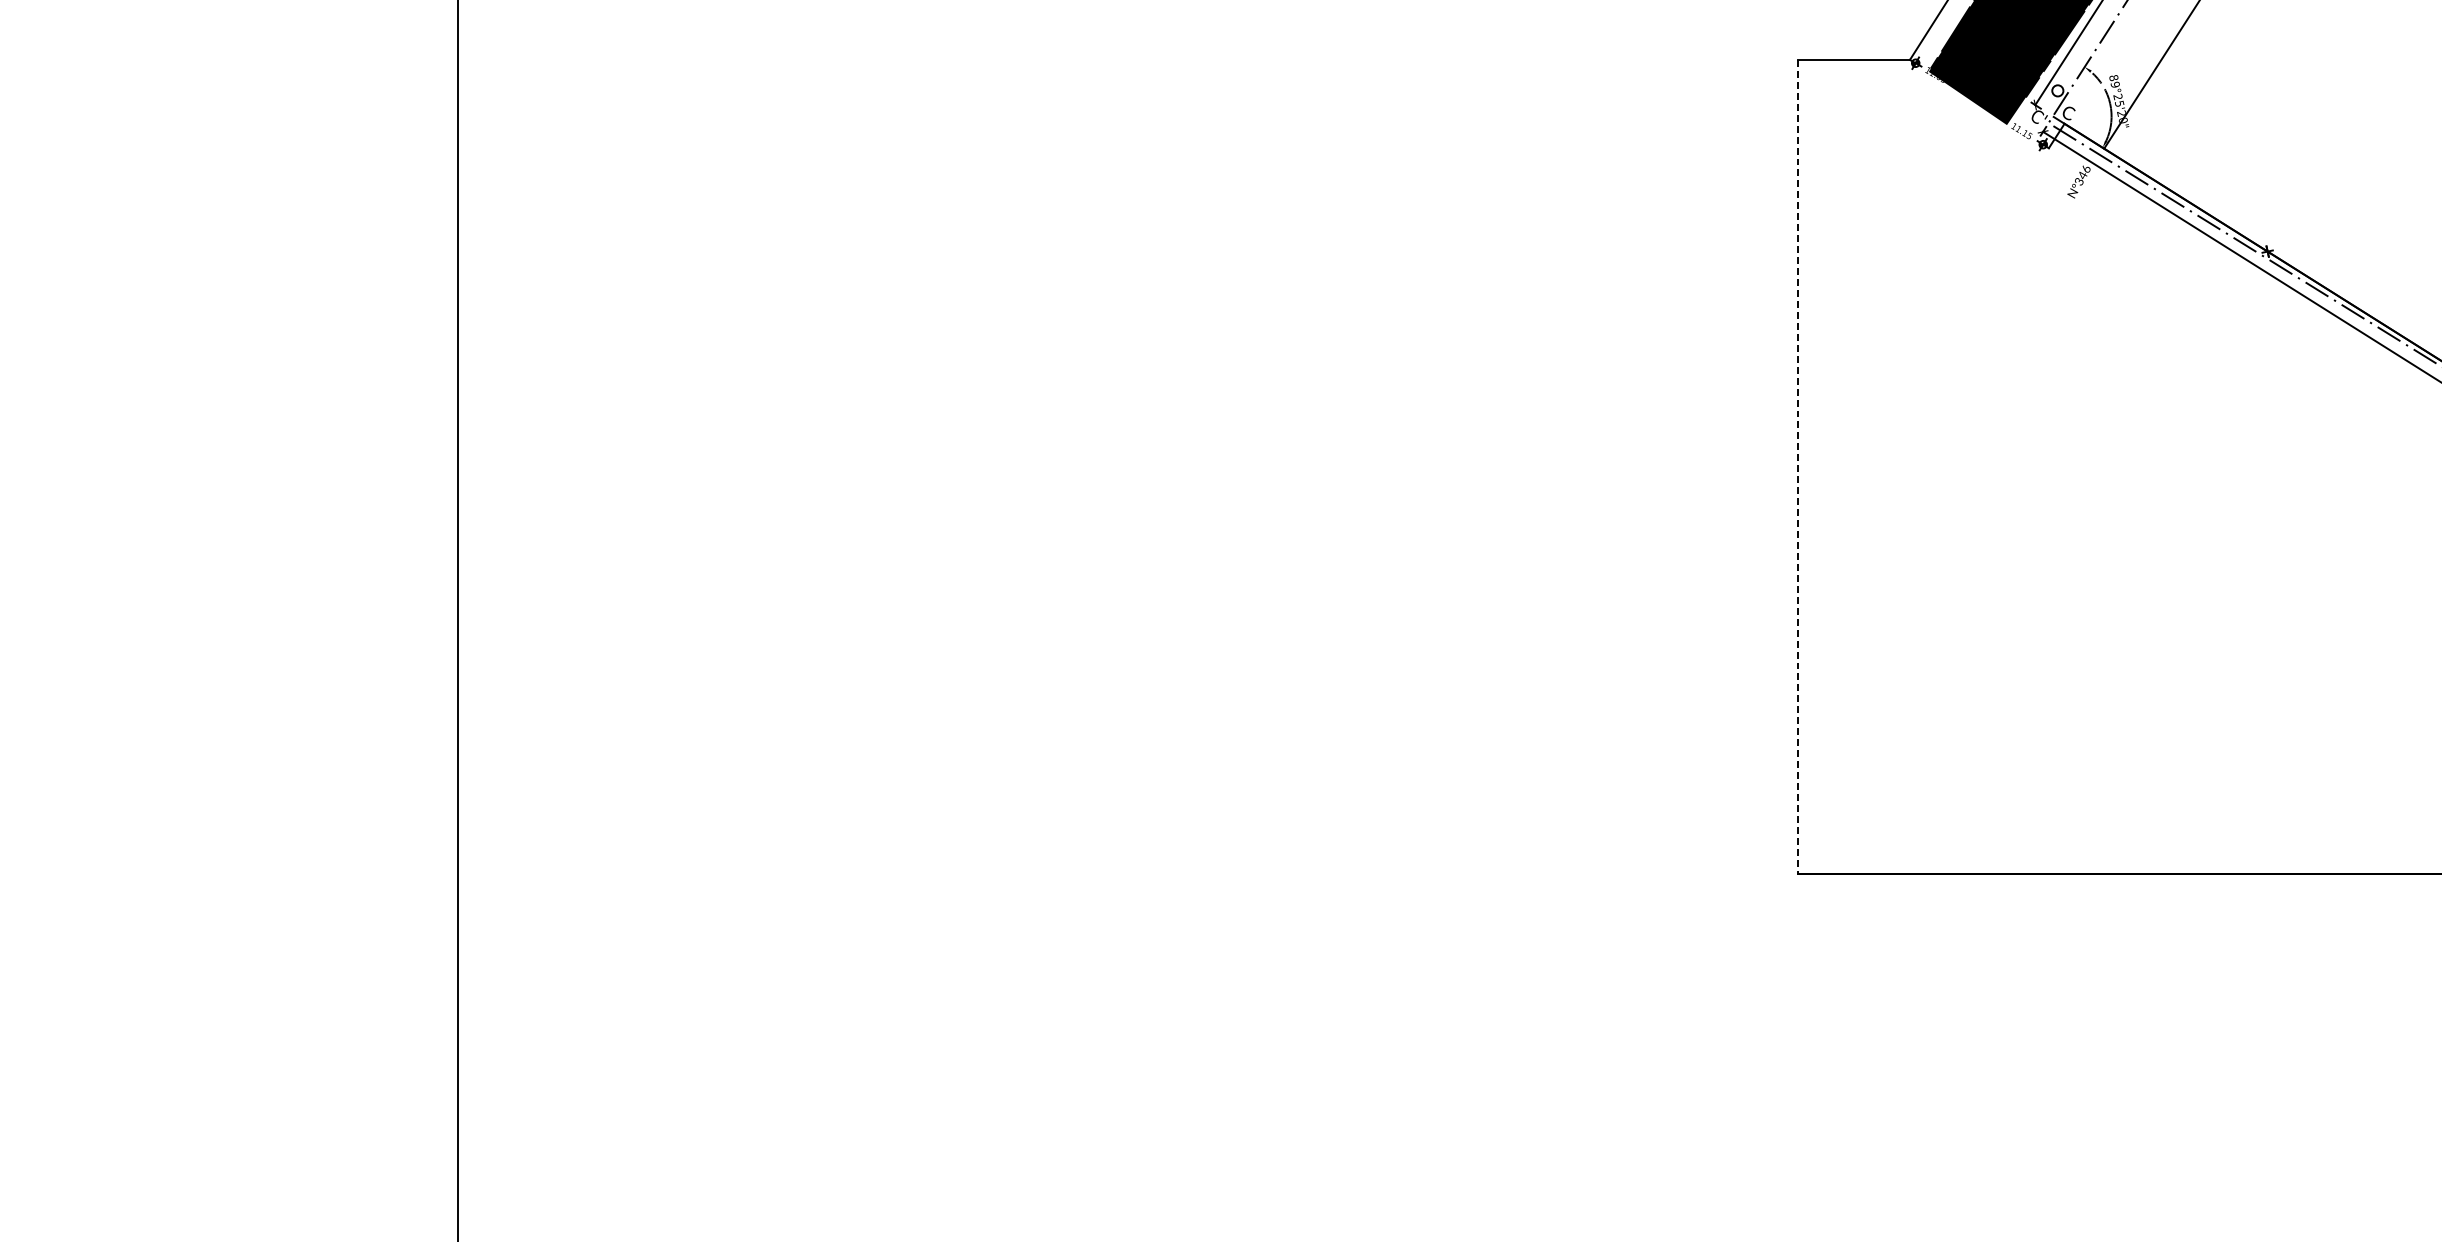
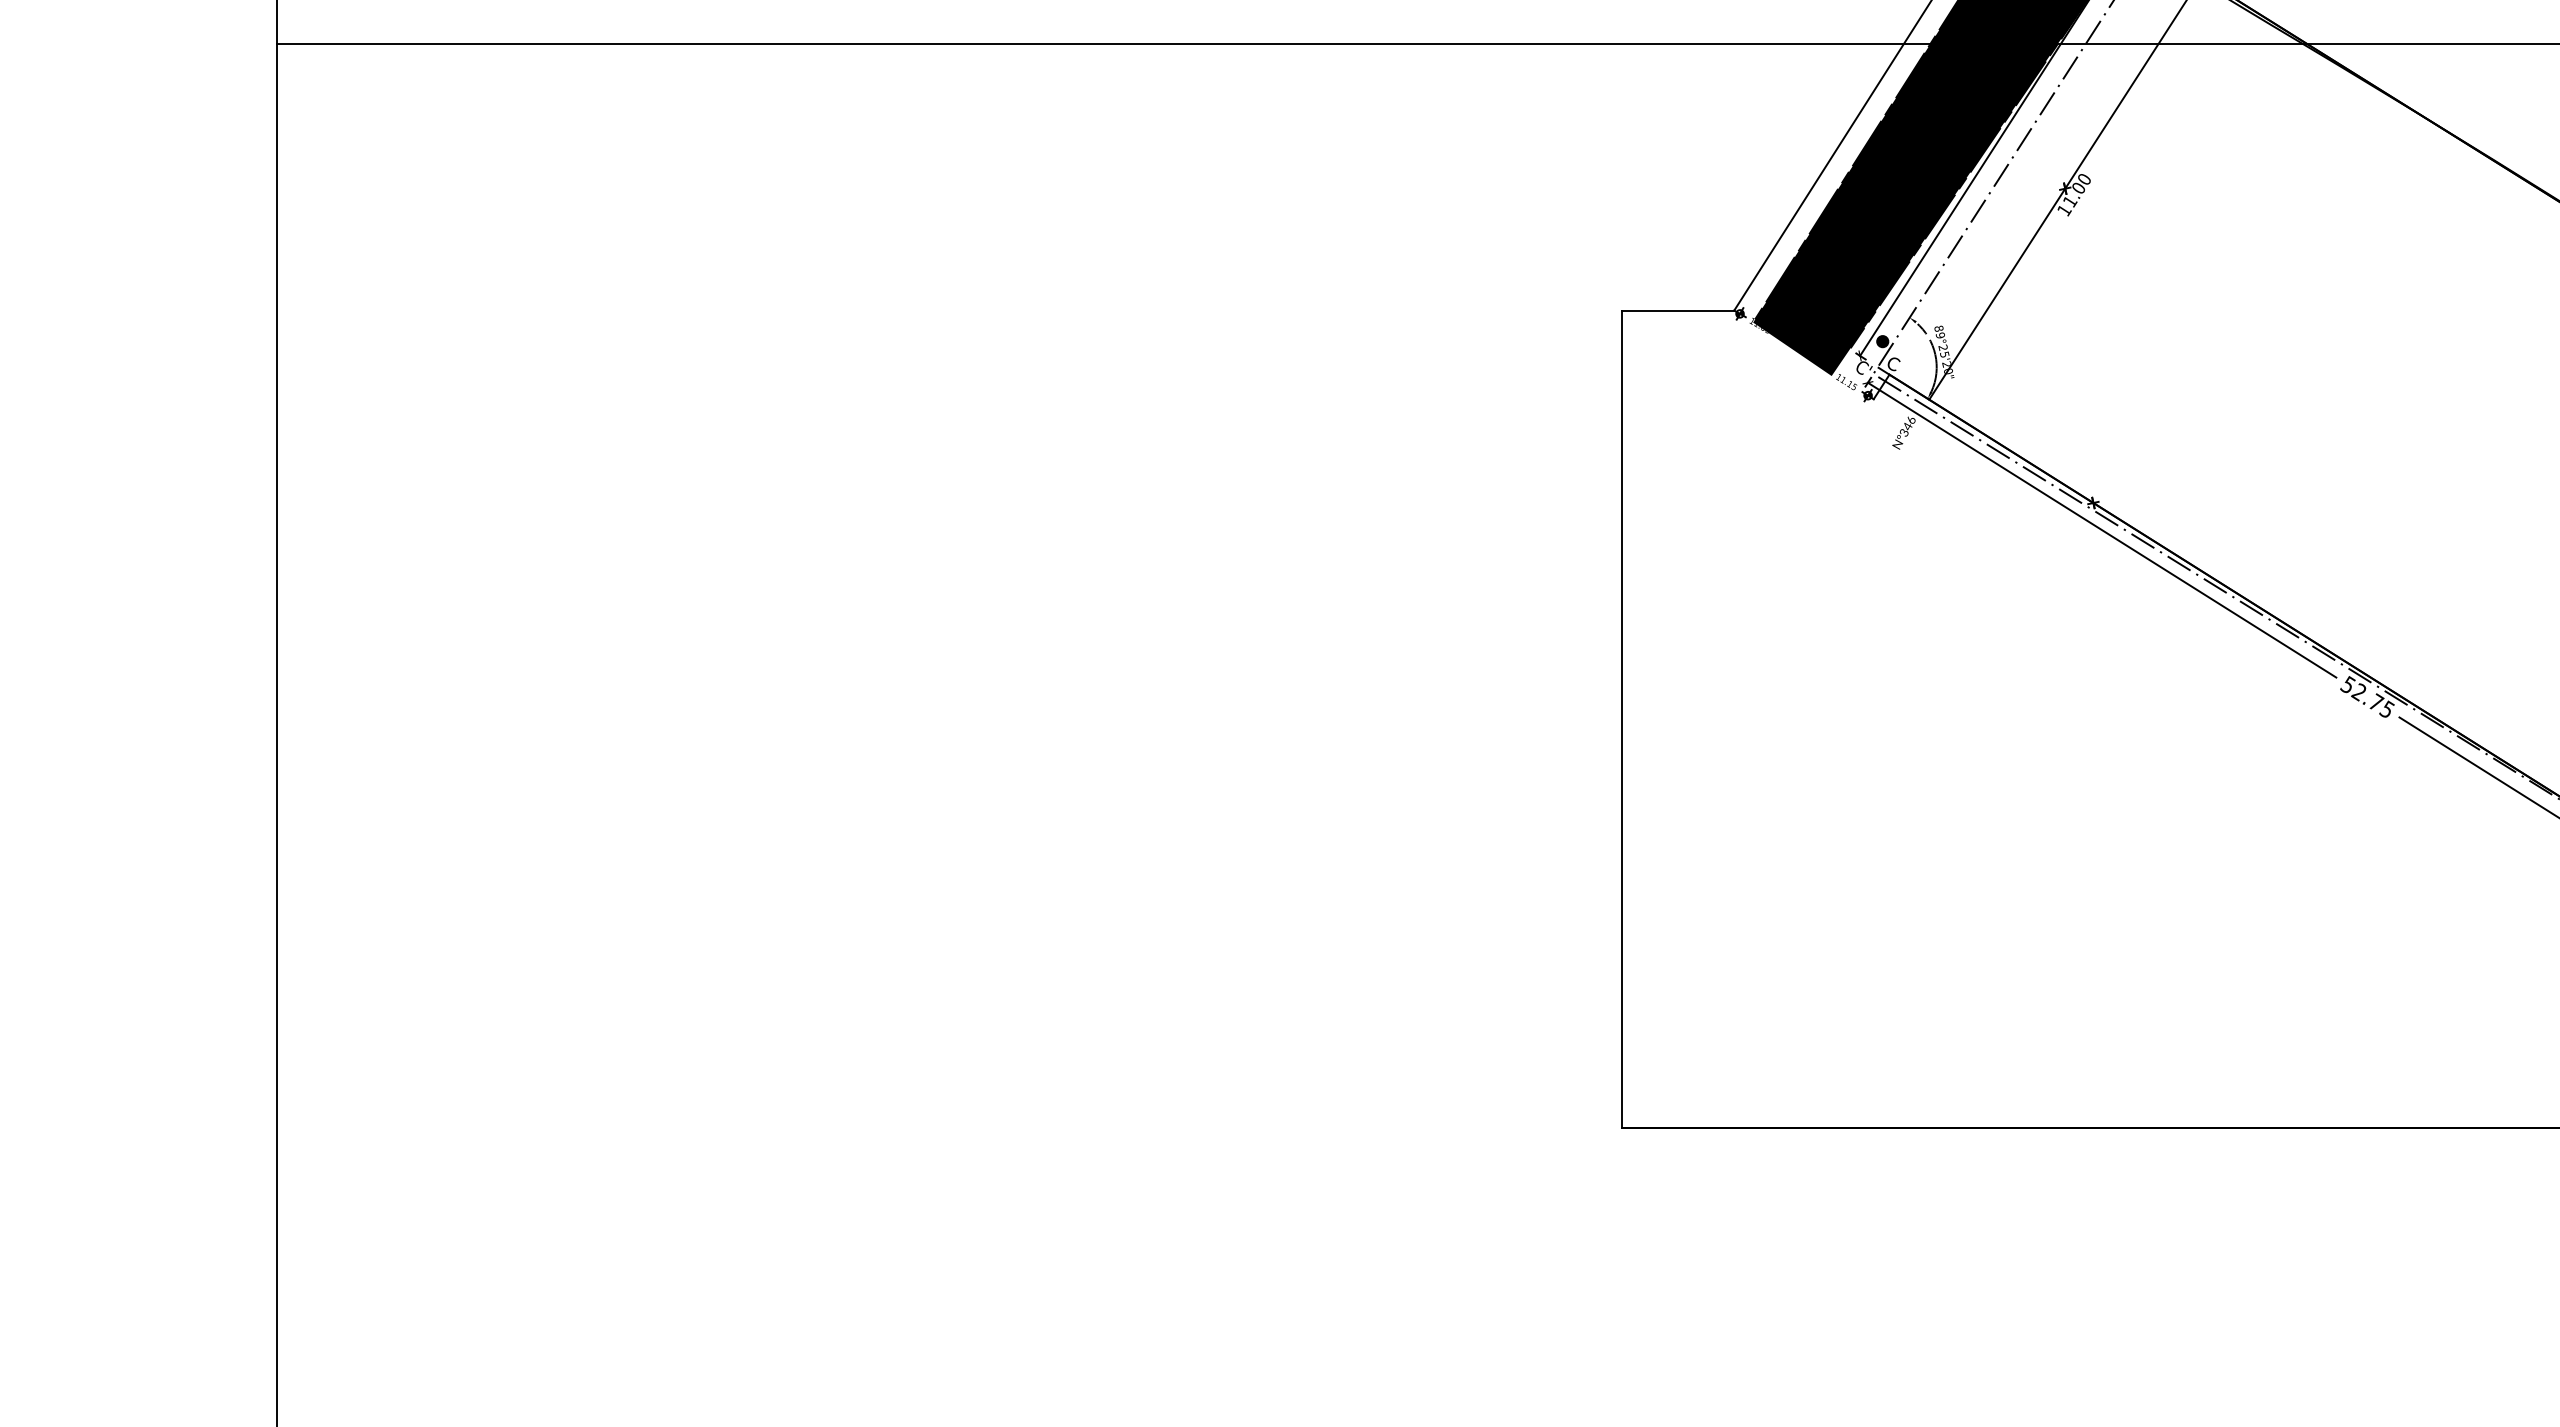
fill: (2057, 90) -> (1882, 341), added
line: (1798, 467) -> (1622, 719), dashed -> solid

